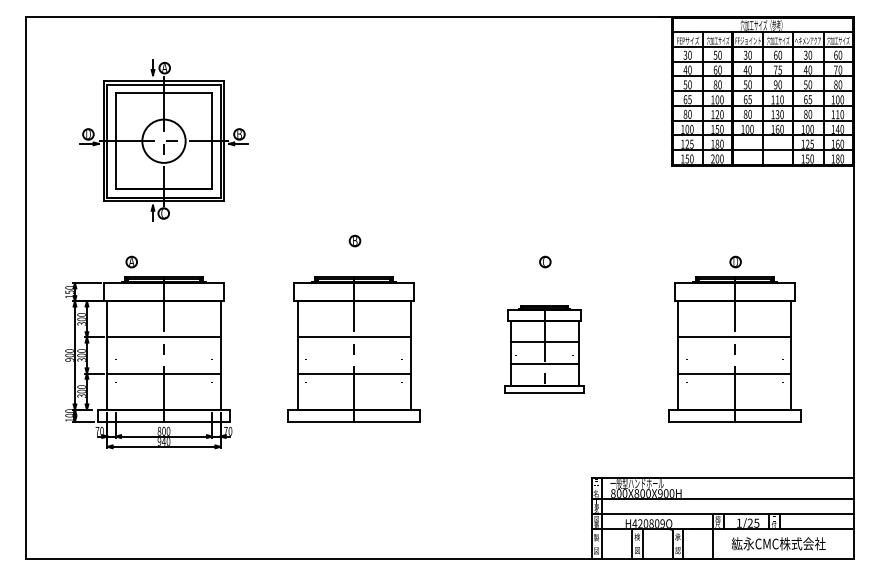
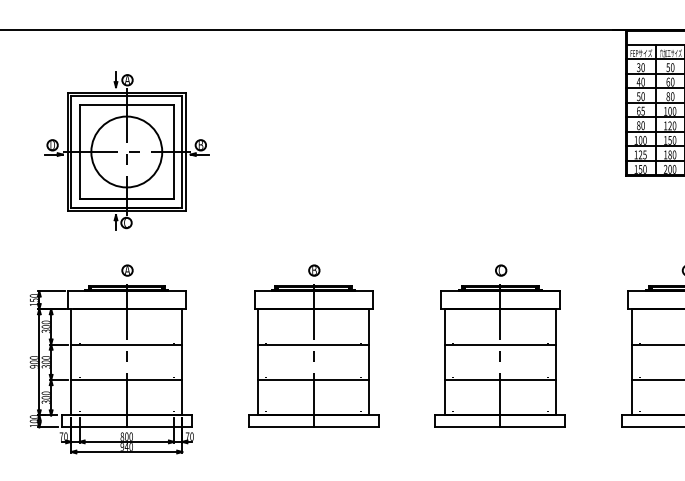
circle: (163, 141) -> (126, 152), size x1.67
part: (354, 240) -> (313, 270), moved
part: (131, 261) -> (127, 270), moved
part: (544, 349) -> (500, 356), size x1.67

